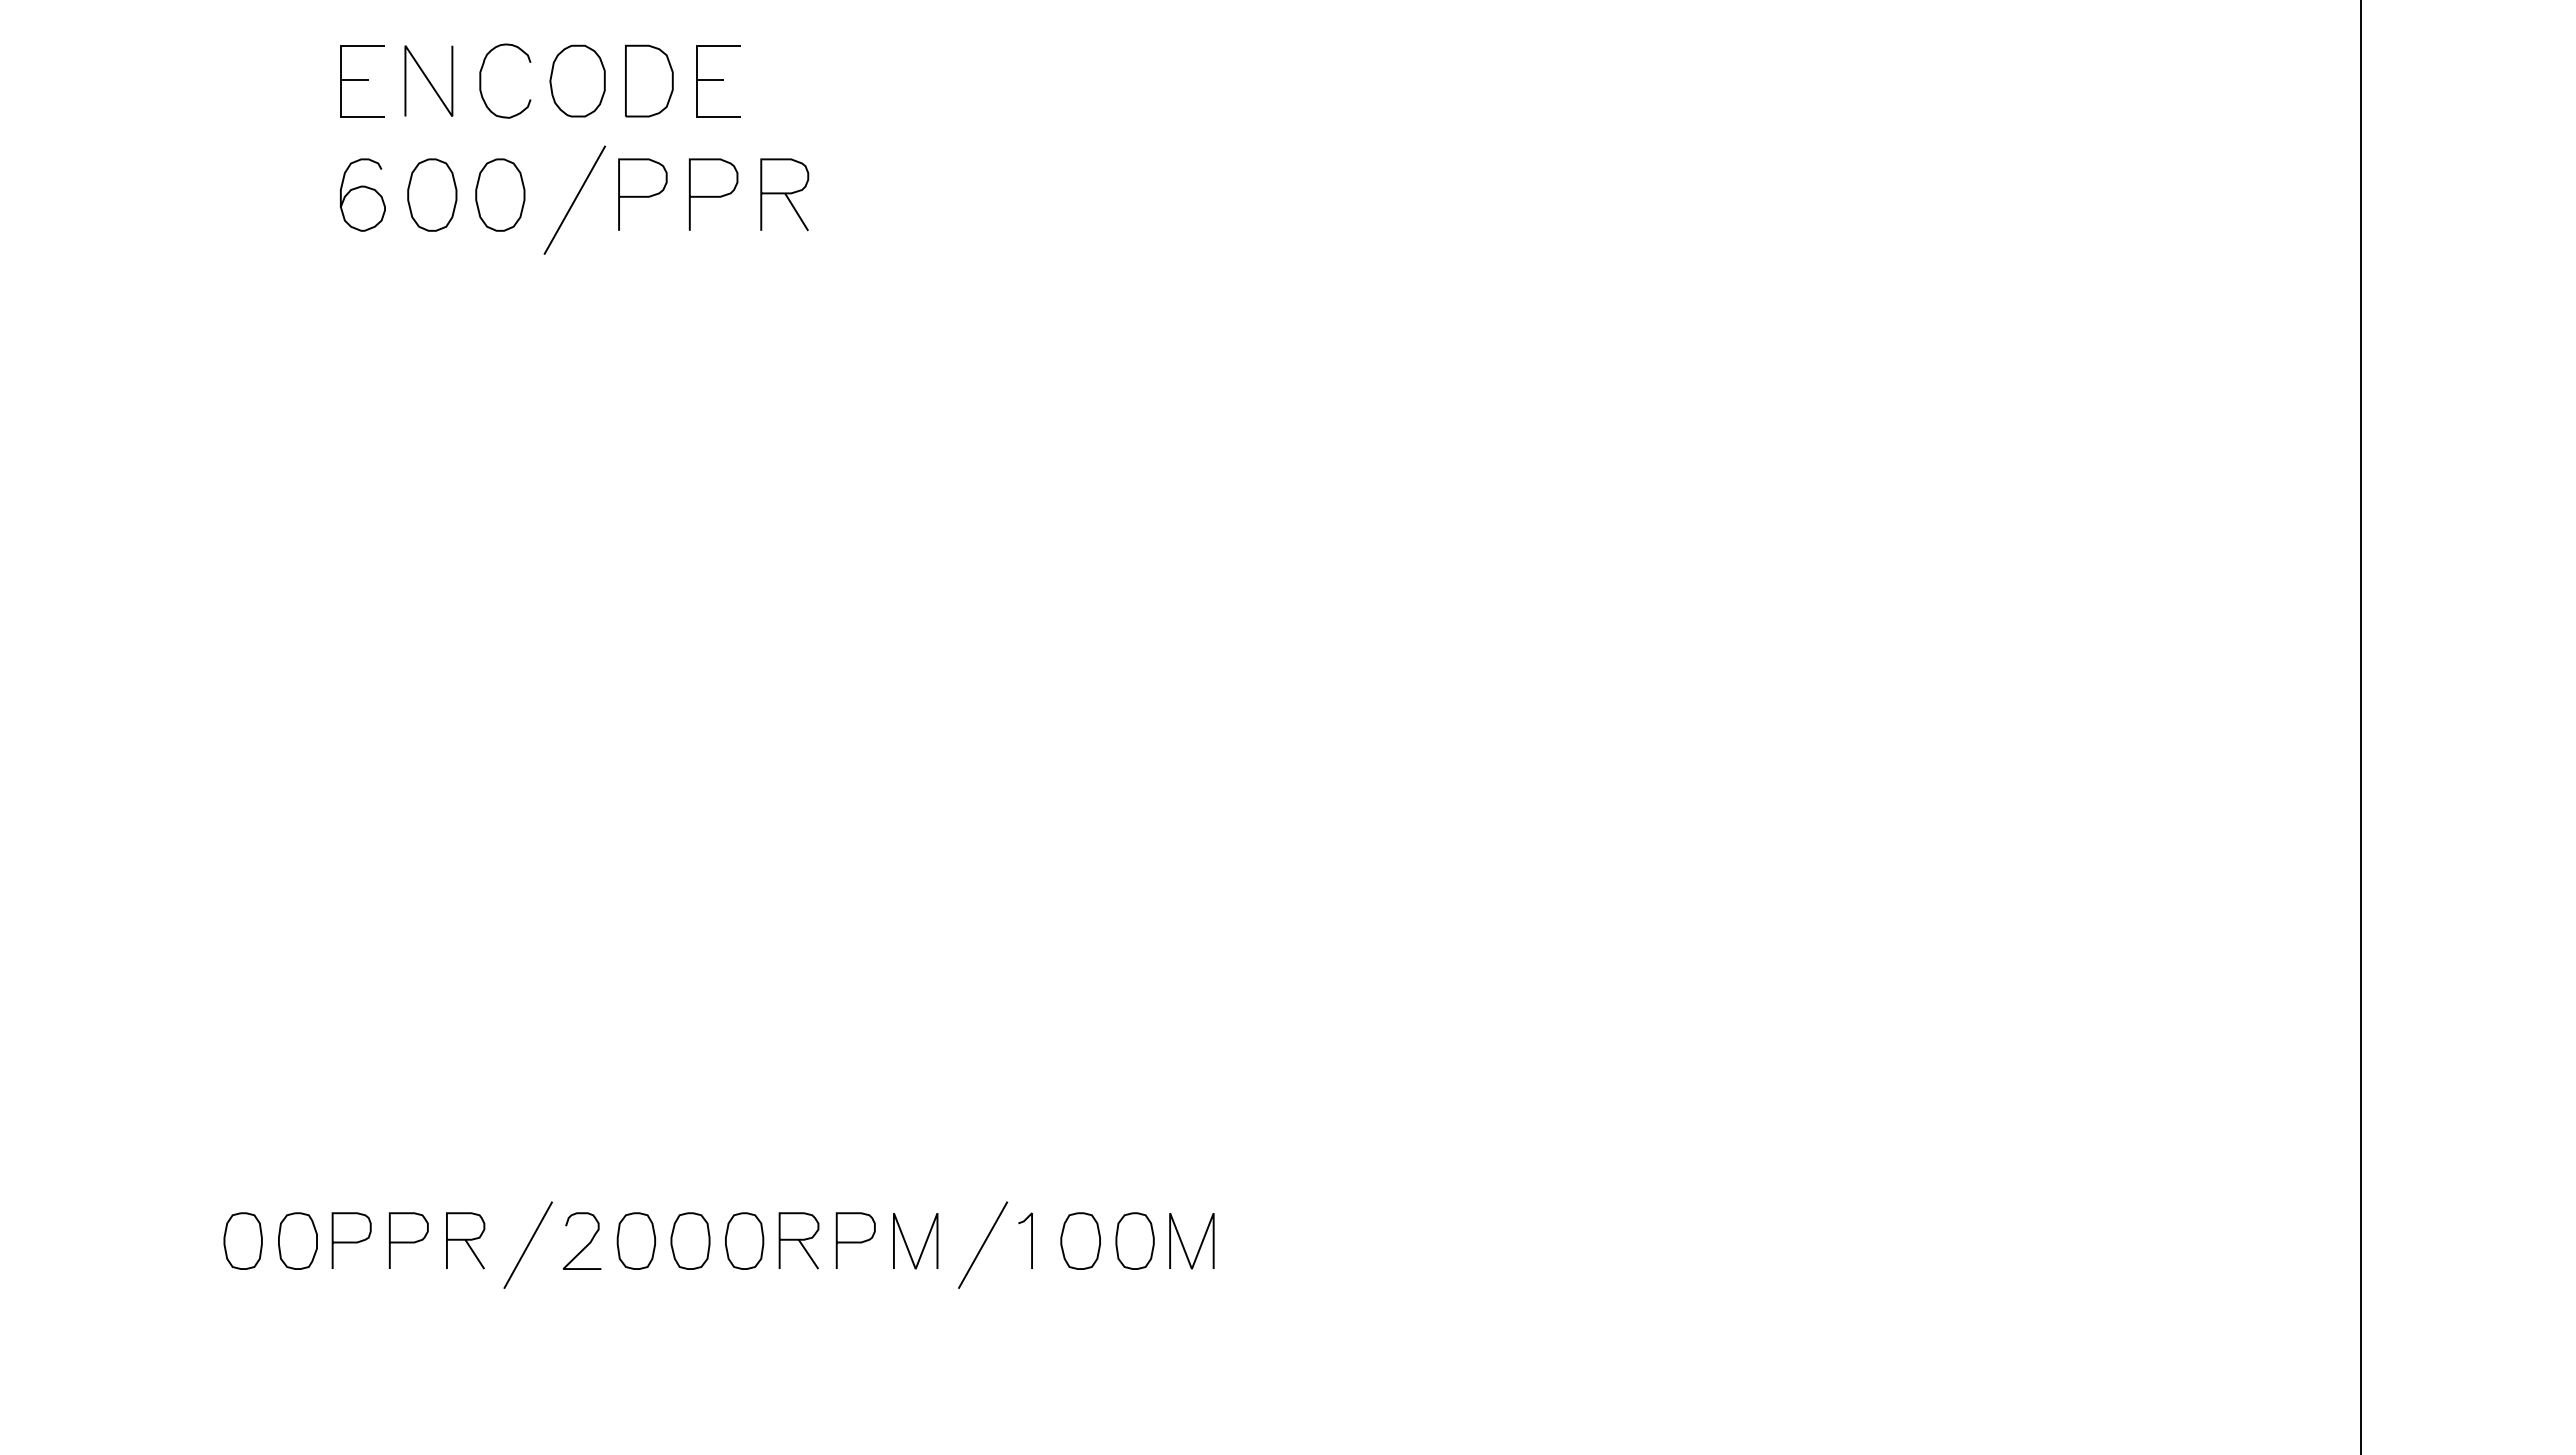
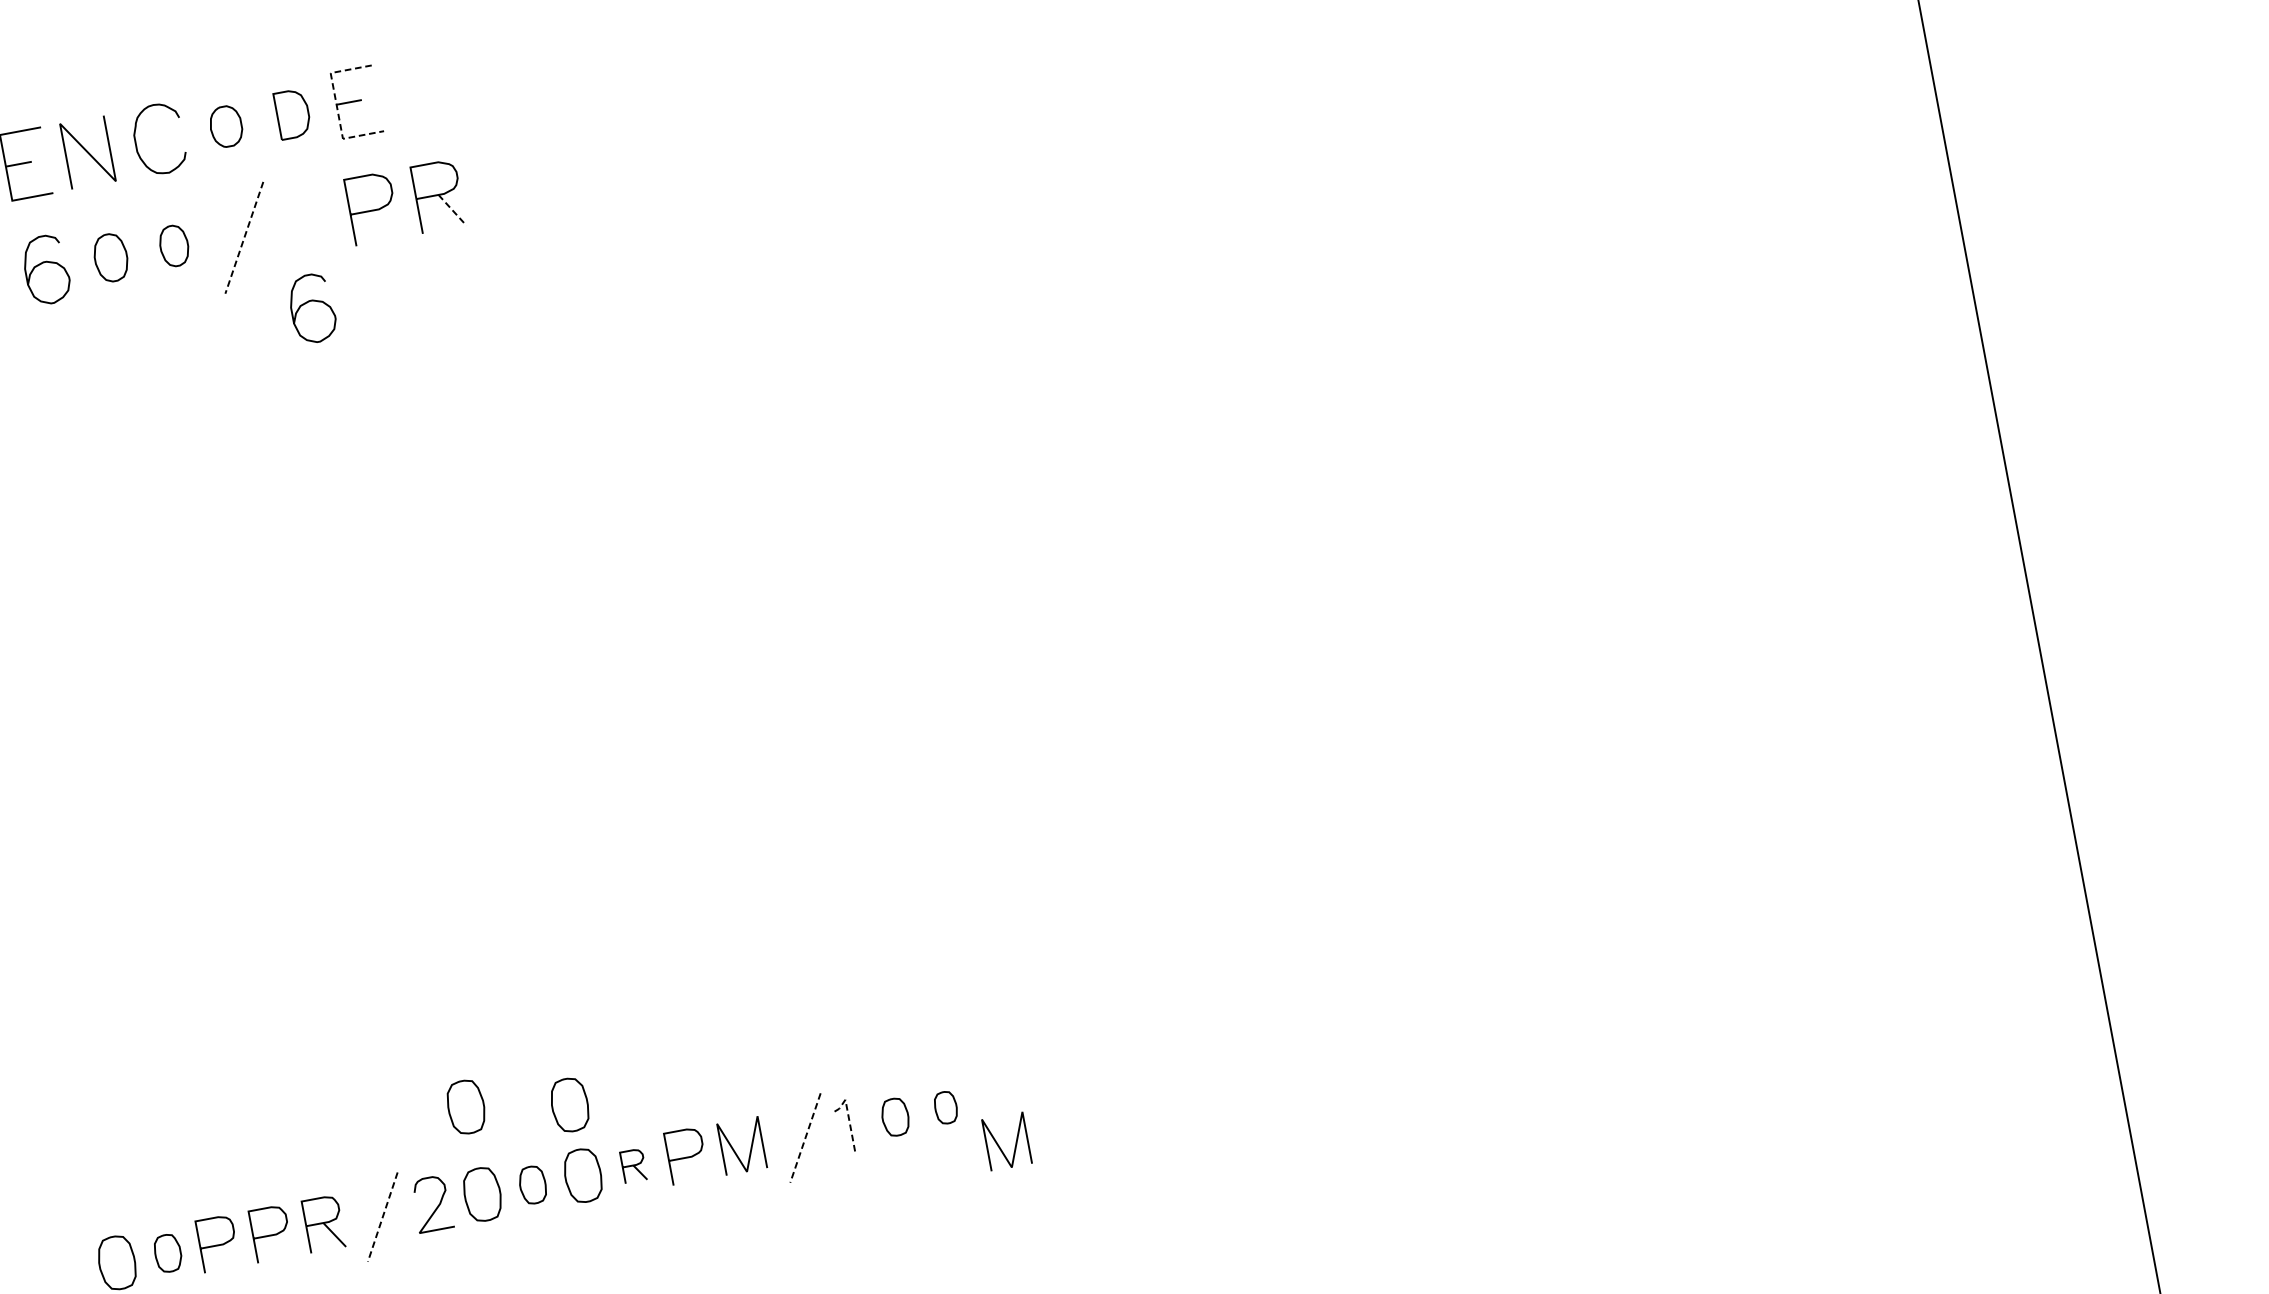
part: (577, 80) -> (225, 126), size x0.6
part: (649, 80) -> (292, 113), size x0.7
line: (696, 81) -> (336, 106), solid -> dashed
part: (432, 194) -> (111, 257), size x0.7
part: (500, 194) -> (174, 245), size x0.6
curve: (642, 195) -> (306, 221), removed
line: (574, 200) -> (244, 238), solid -> dashed
line: (796, 212) -> (452, 210), solid -> dashed
curve: (628, 280) -> (308, 303), added
part: (635, 1146) -> (465, 1106), added
part: (744, 1164) -> (569, 1104), added
line: (1032, 1231) -> (849, 1116), solid -> dashed
part: (297, 1240) -> (167, 1252), size x0.7
part: (690, 1240) -> (532, 1184), size x0.7
part: (798, 1240) -> (633, 1165), size x0.6
part: (1080, 1240) -> (895, 1116), size x0.7
part: (1134, 1240) -> (945, 1107), size x0.6
line: (1183, 1244) -> (999, 1146), moved
line: (528, 1245) -> (383, 1217), solid -> dashed
line: (983, 1245) -> (805, 1138), solid -> dashed

